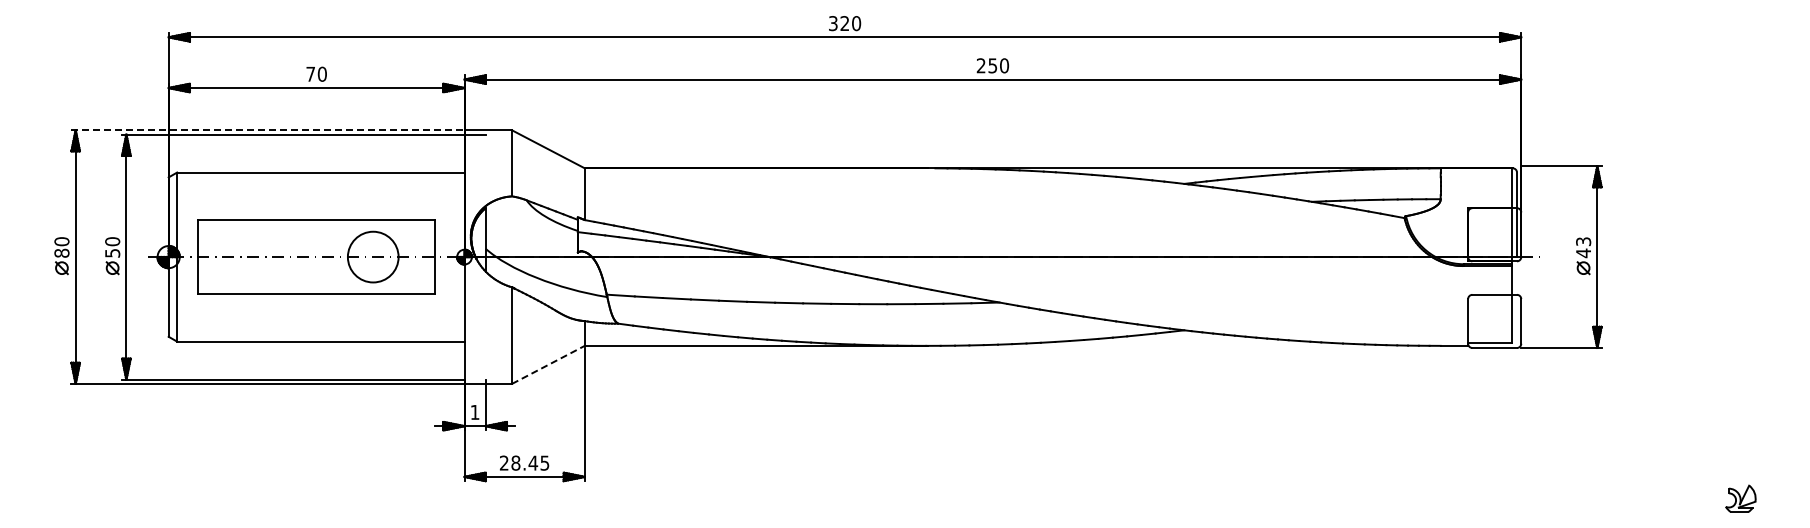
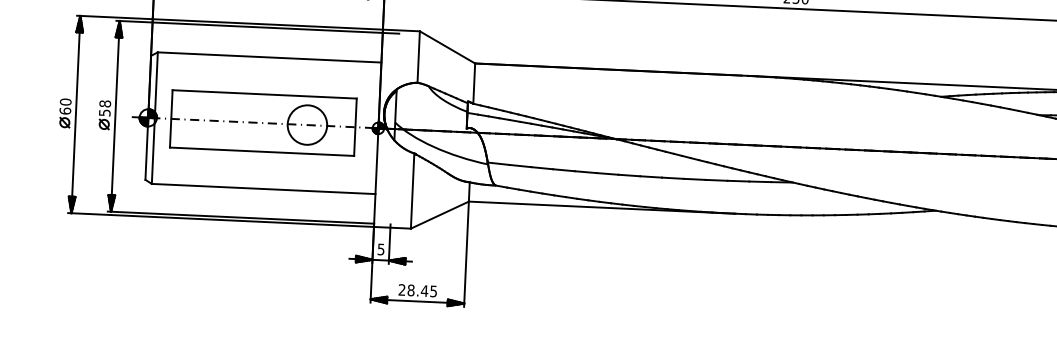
line: (268, 130) -> (230, 22), dashed -> solid
text: (112, 241) -> (105, 103), 50 -> 58
text: (61, 252) -> (65, 110), 80 -> 60
line: (548, 364) -> (439, 214), dashed -> solid
text: (474, 412) -> (380, 249), 1 -> 5

